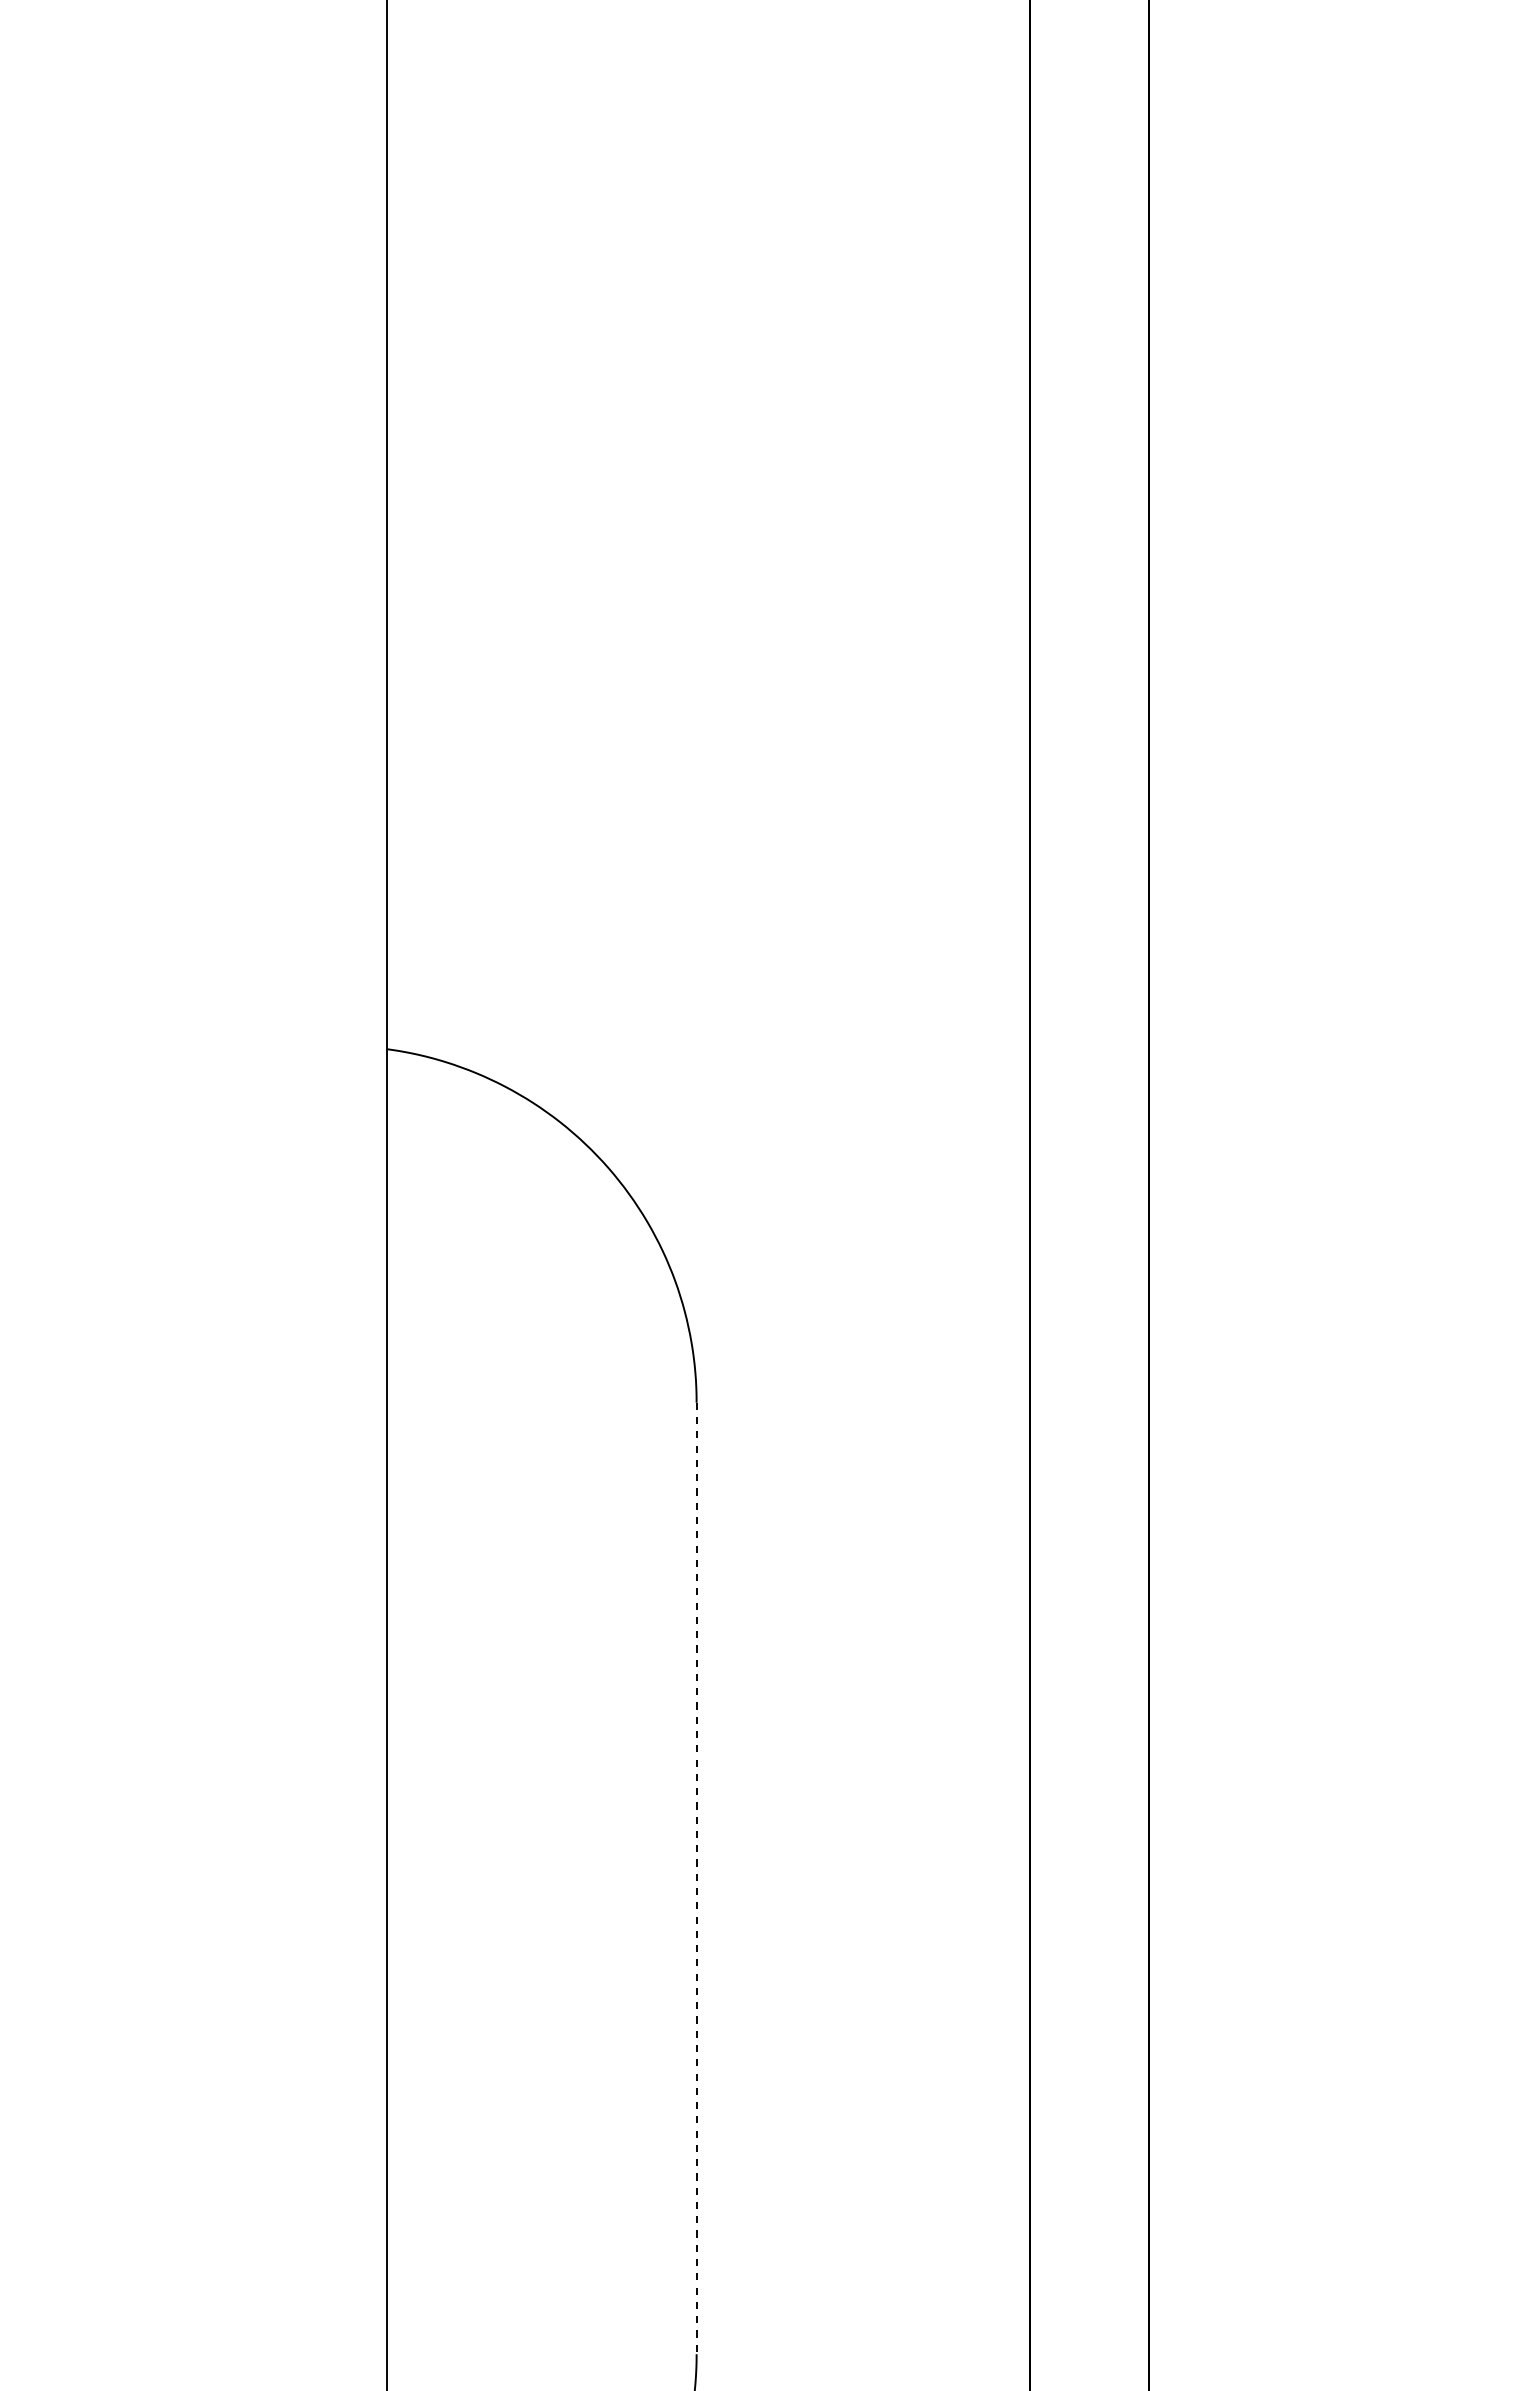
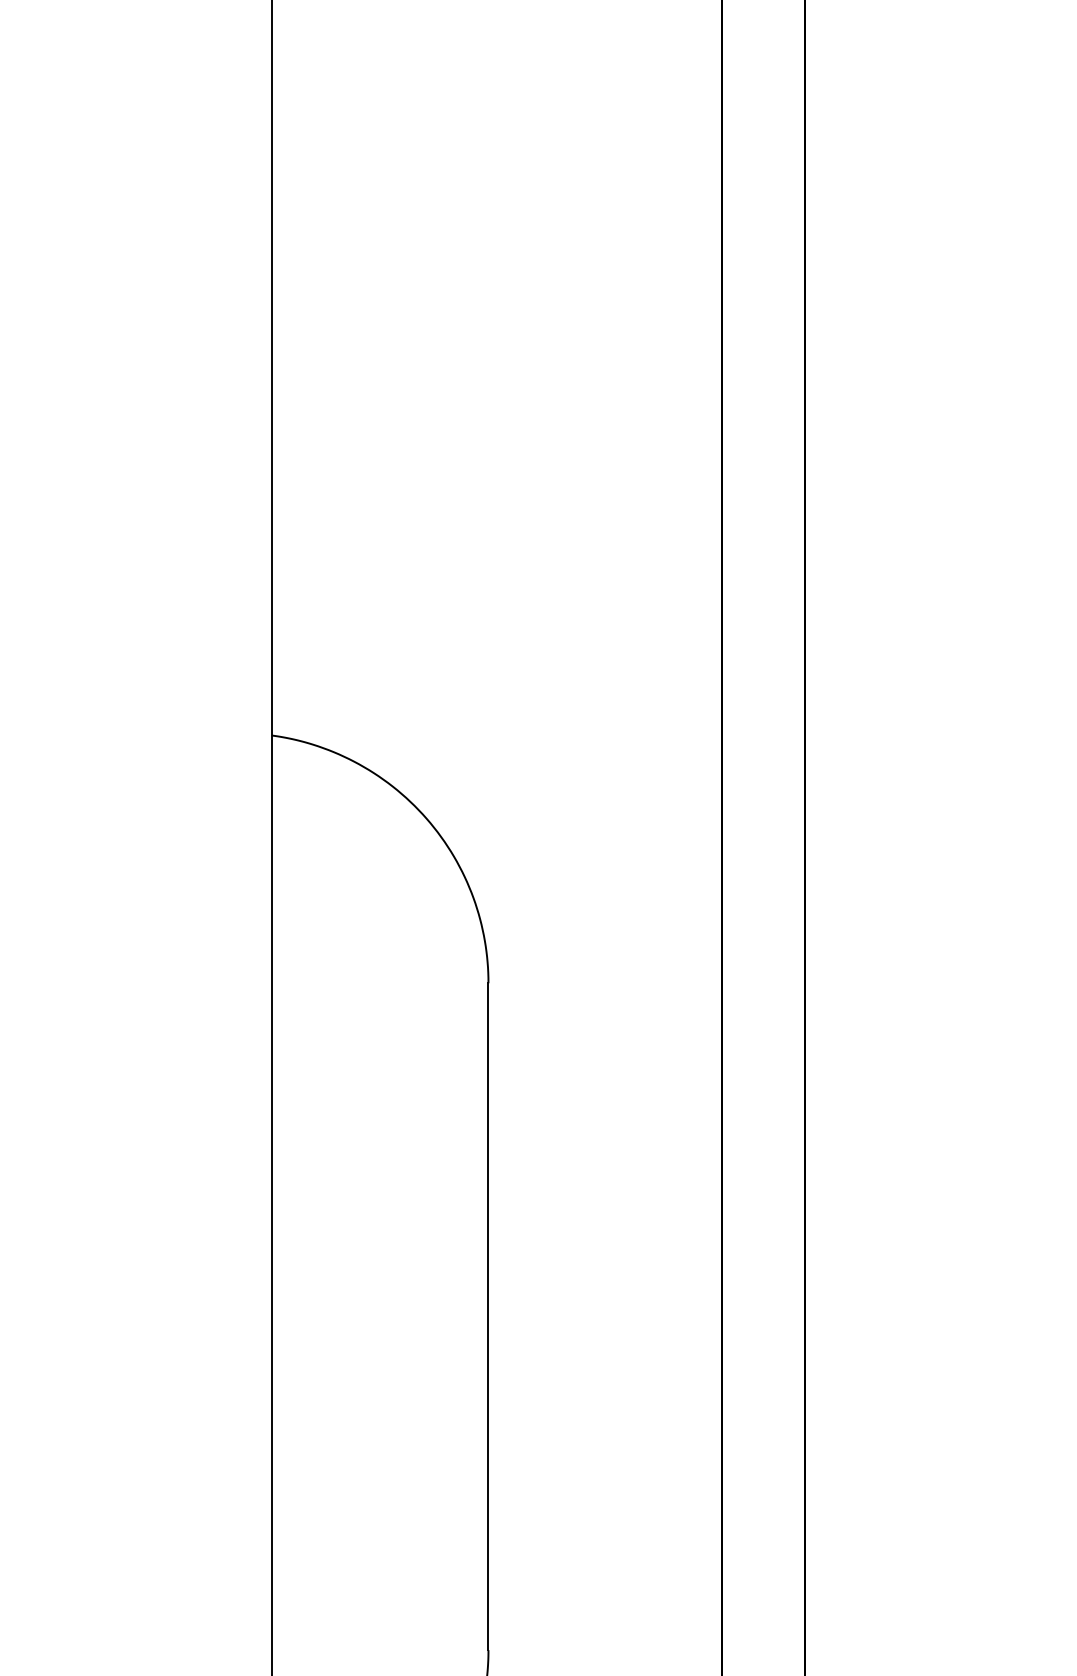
line: (696, 1878) -> (488, 1316), dashed -> solid

